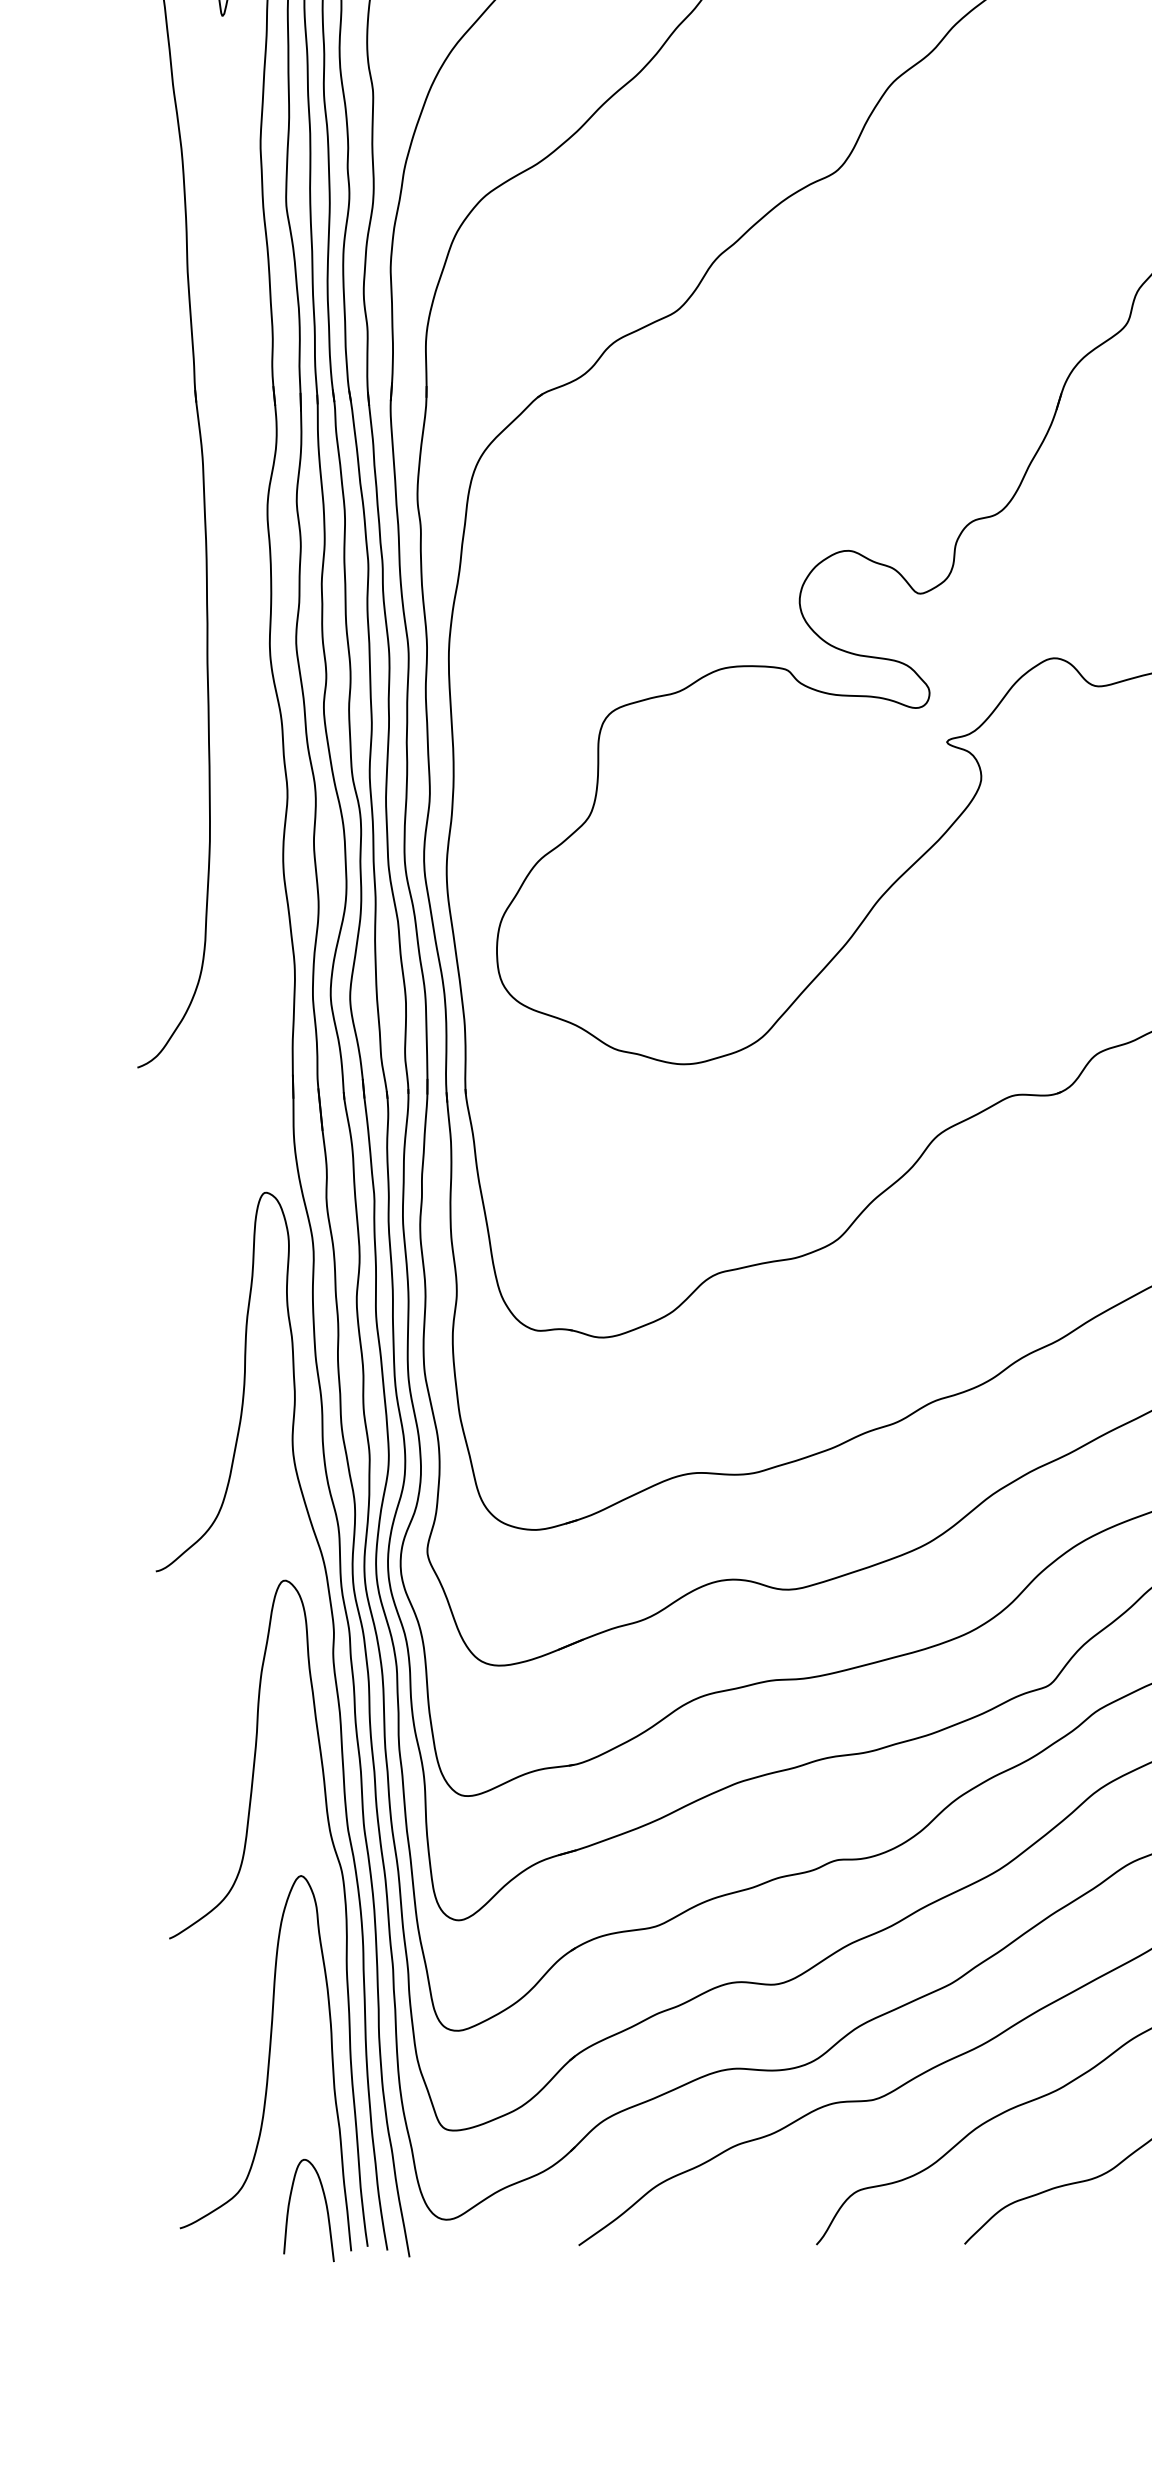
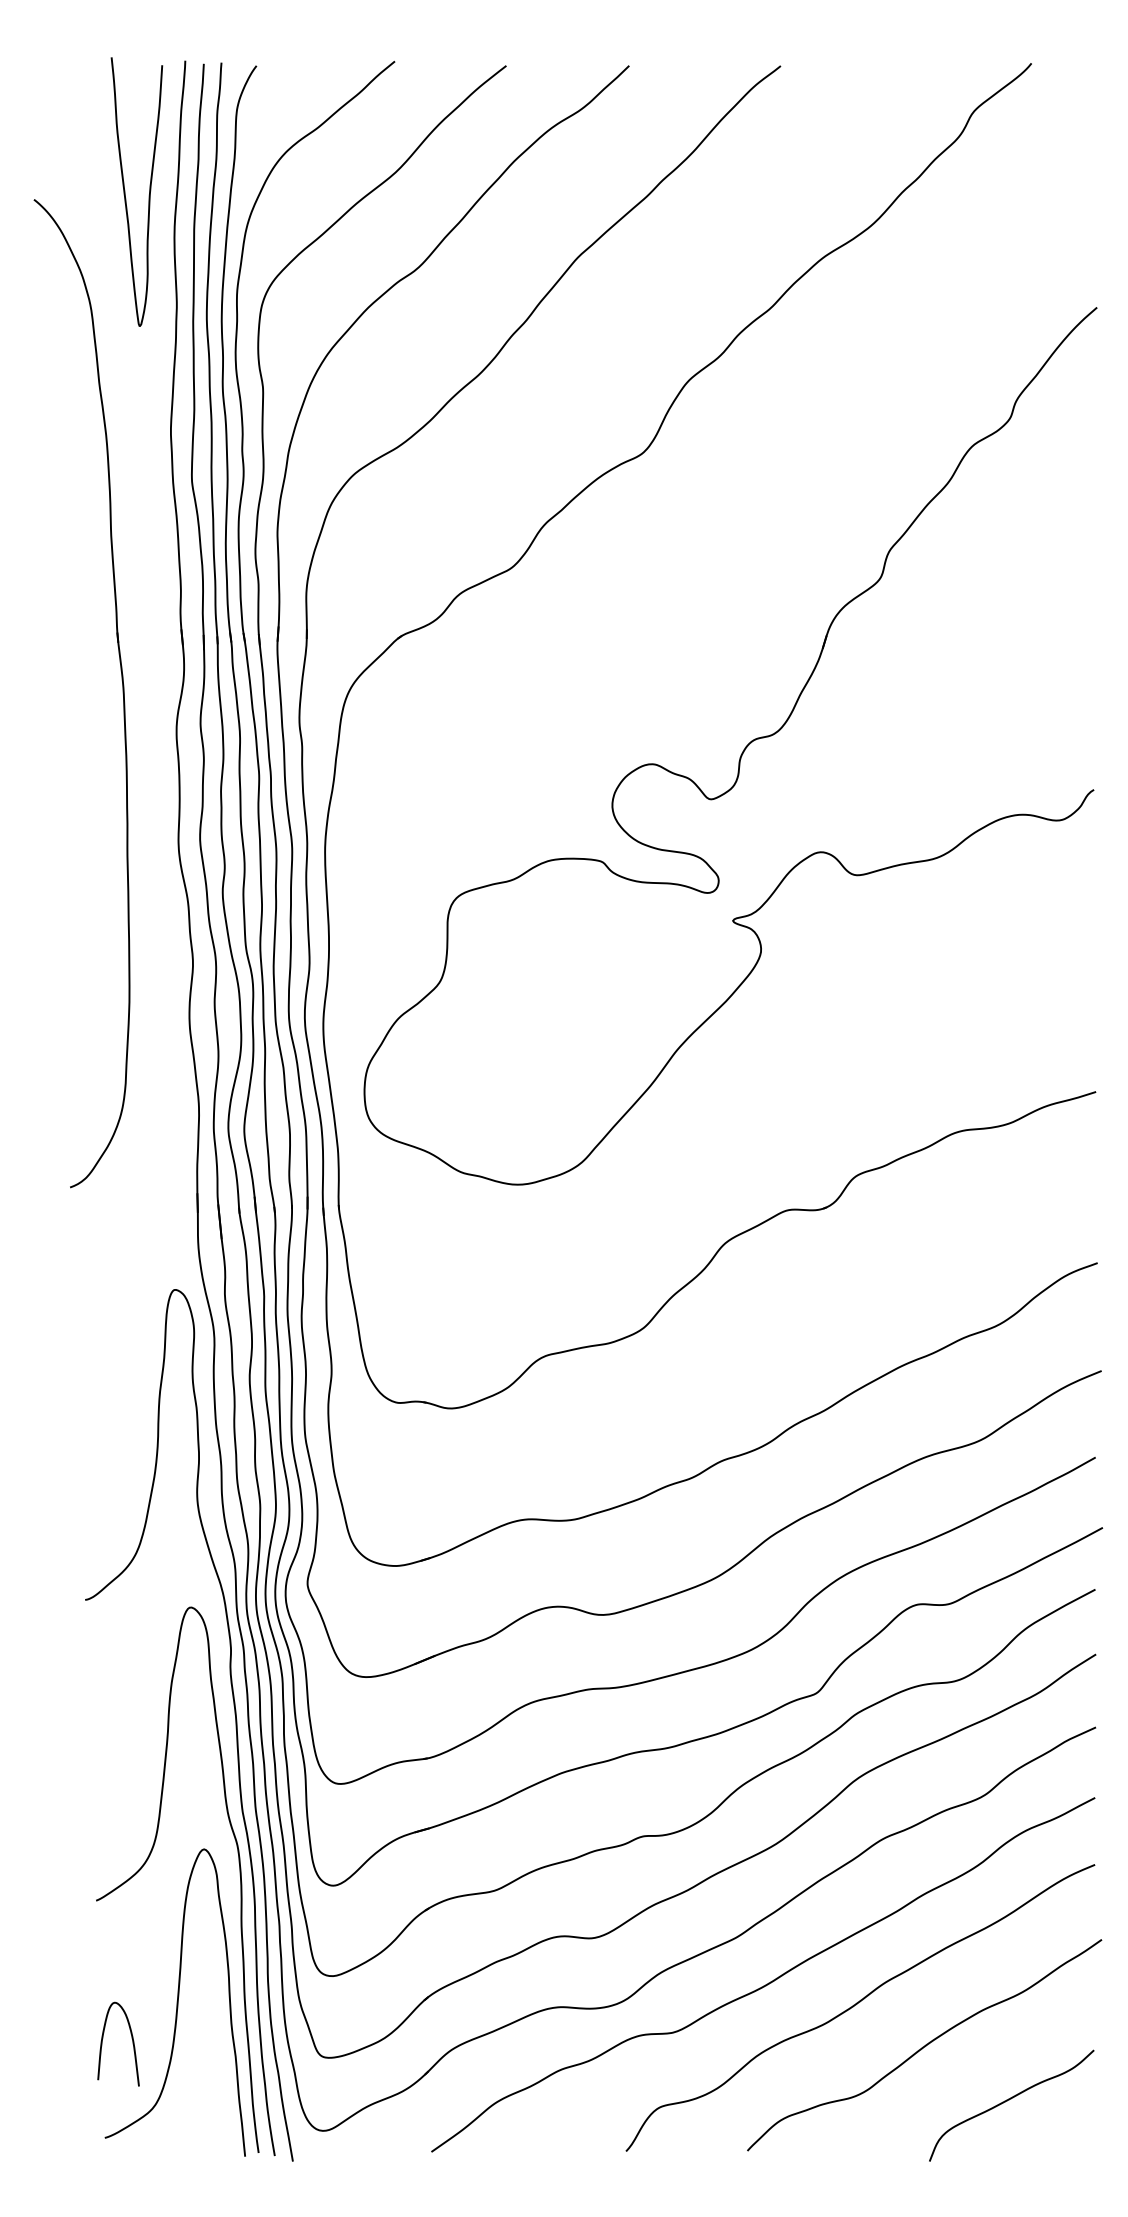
curve: (324, 2203) -> (131, 2038), moved

